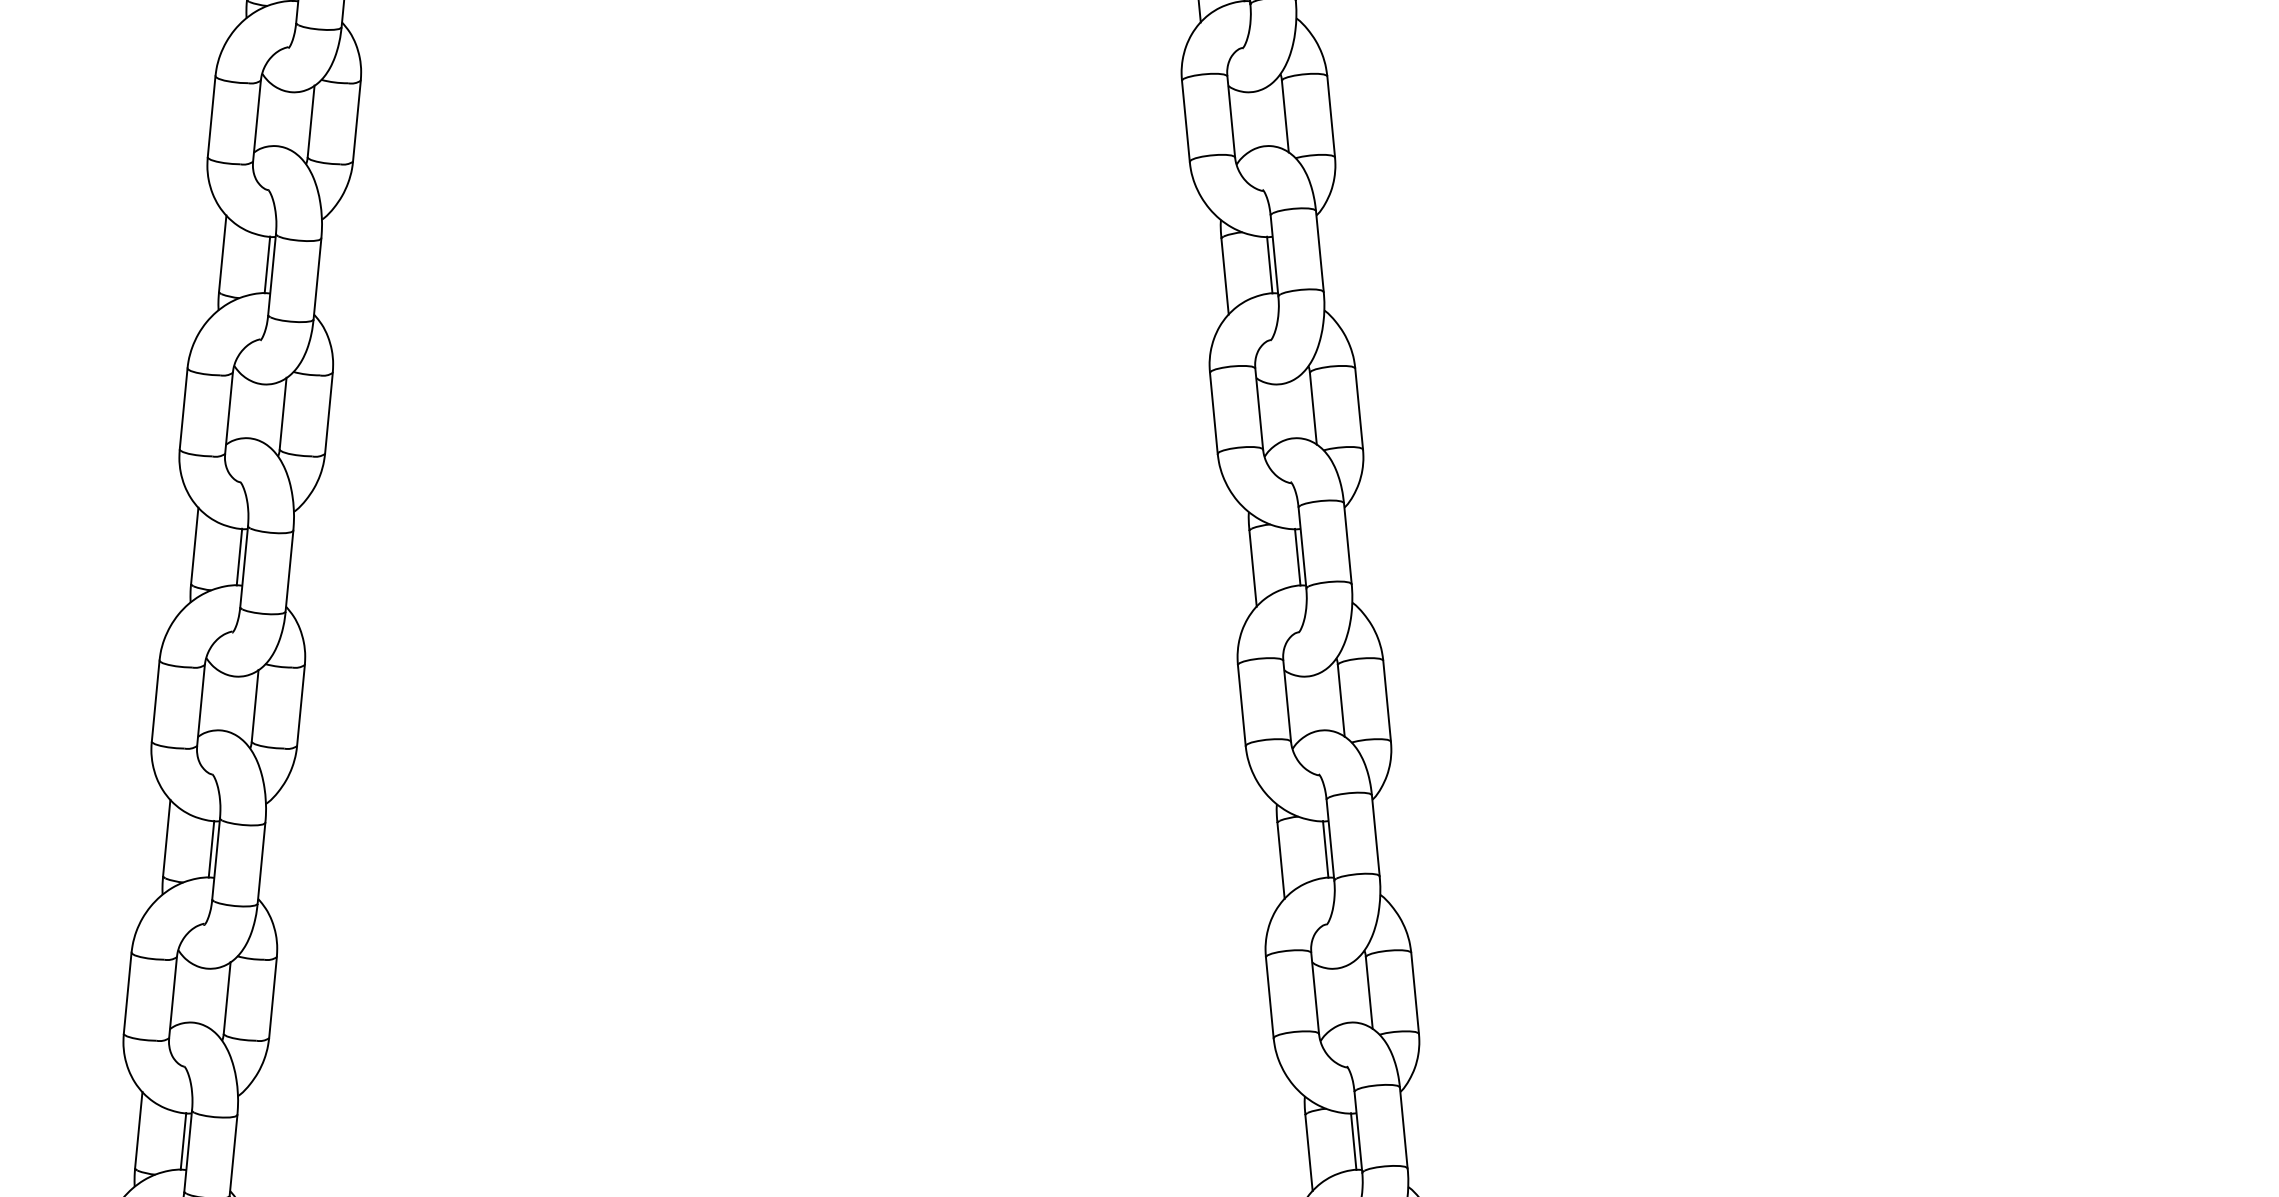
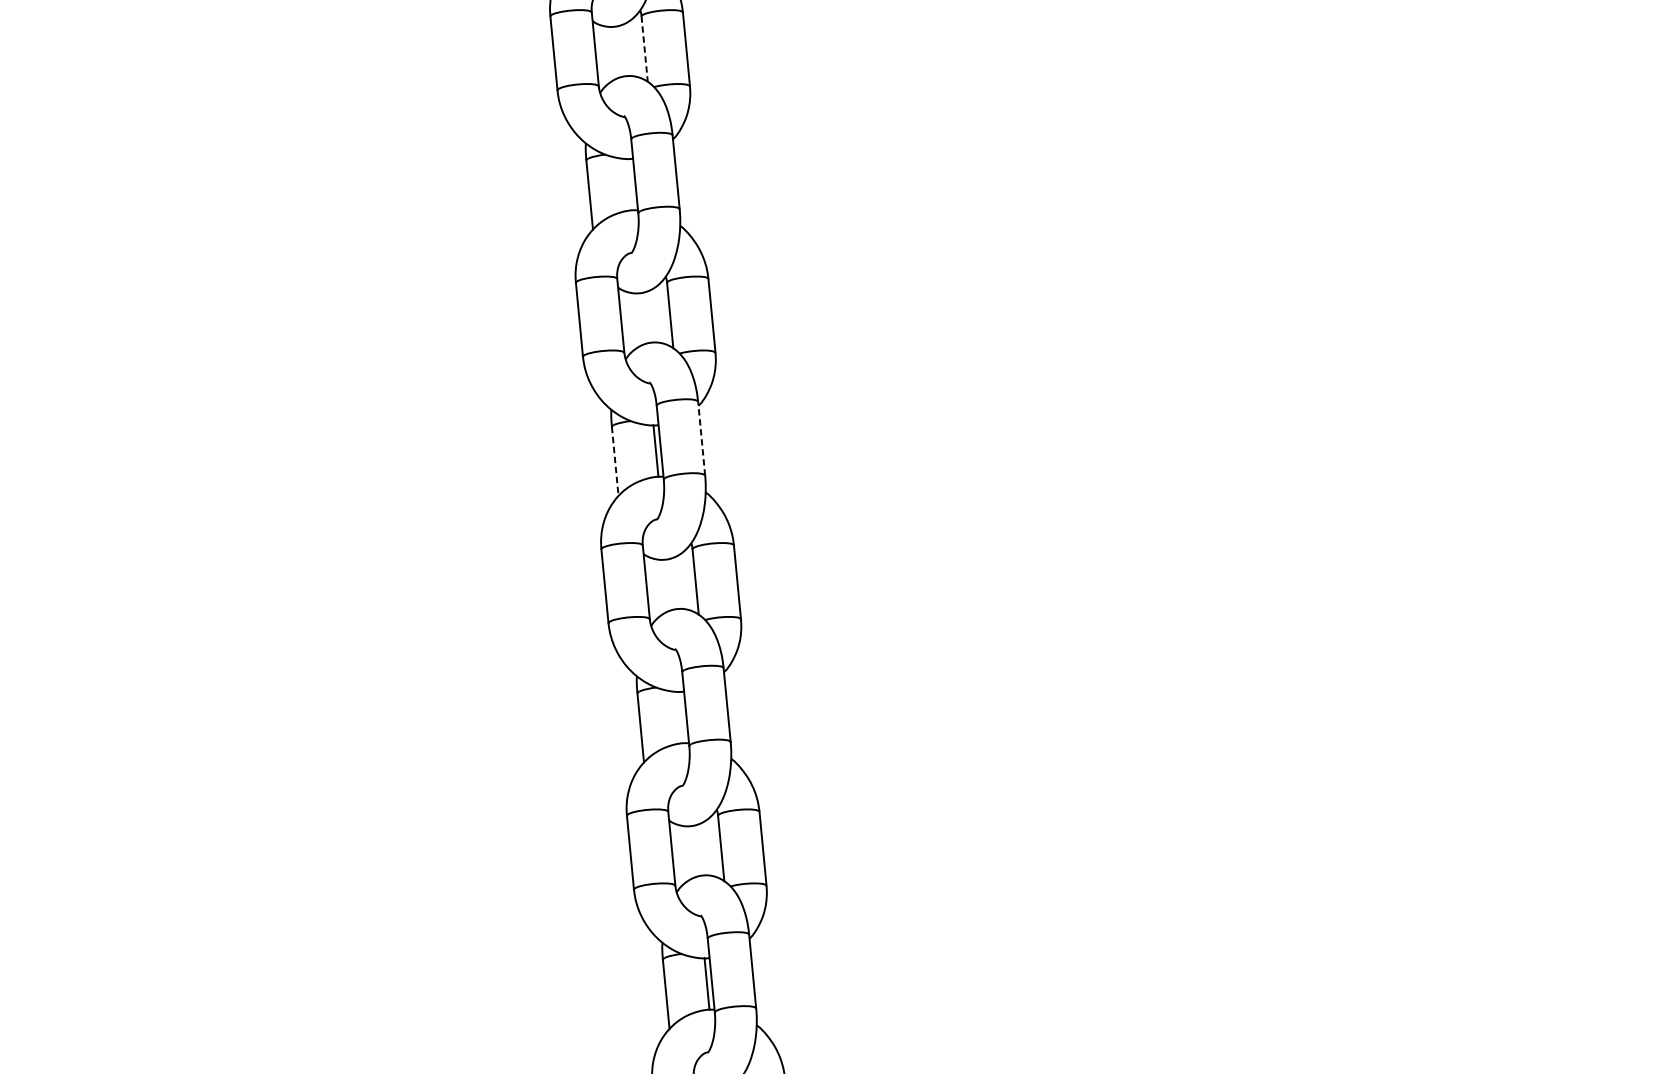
line: (1285, 117) -> (644, 49), solid -> dashed
line: (1269, 264) -> (630, 184), removed
line: (1347, 543) -> (701, 438), solid -> dashed
line: (1253, 569) -> (615, 462), solid -> dashed
line: (1325, 849) -> (681, 717), removed

